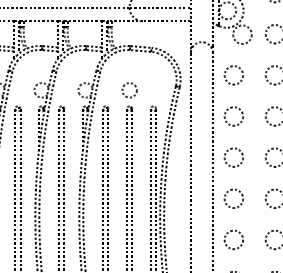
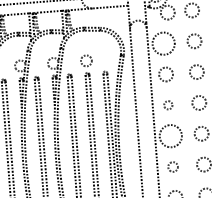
circle: (233, 75) -> (163, 43), size x1.6
circle: (233, 157) -> (168, 105), size x0.6
circle: (233, 198) -> (170, 135), size x1.6
circle: (233, 239) -> (172, 166), size x0.7

